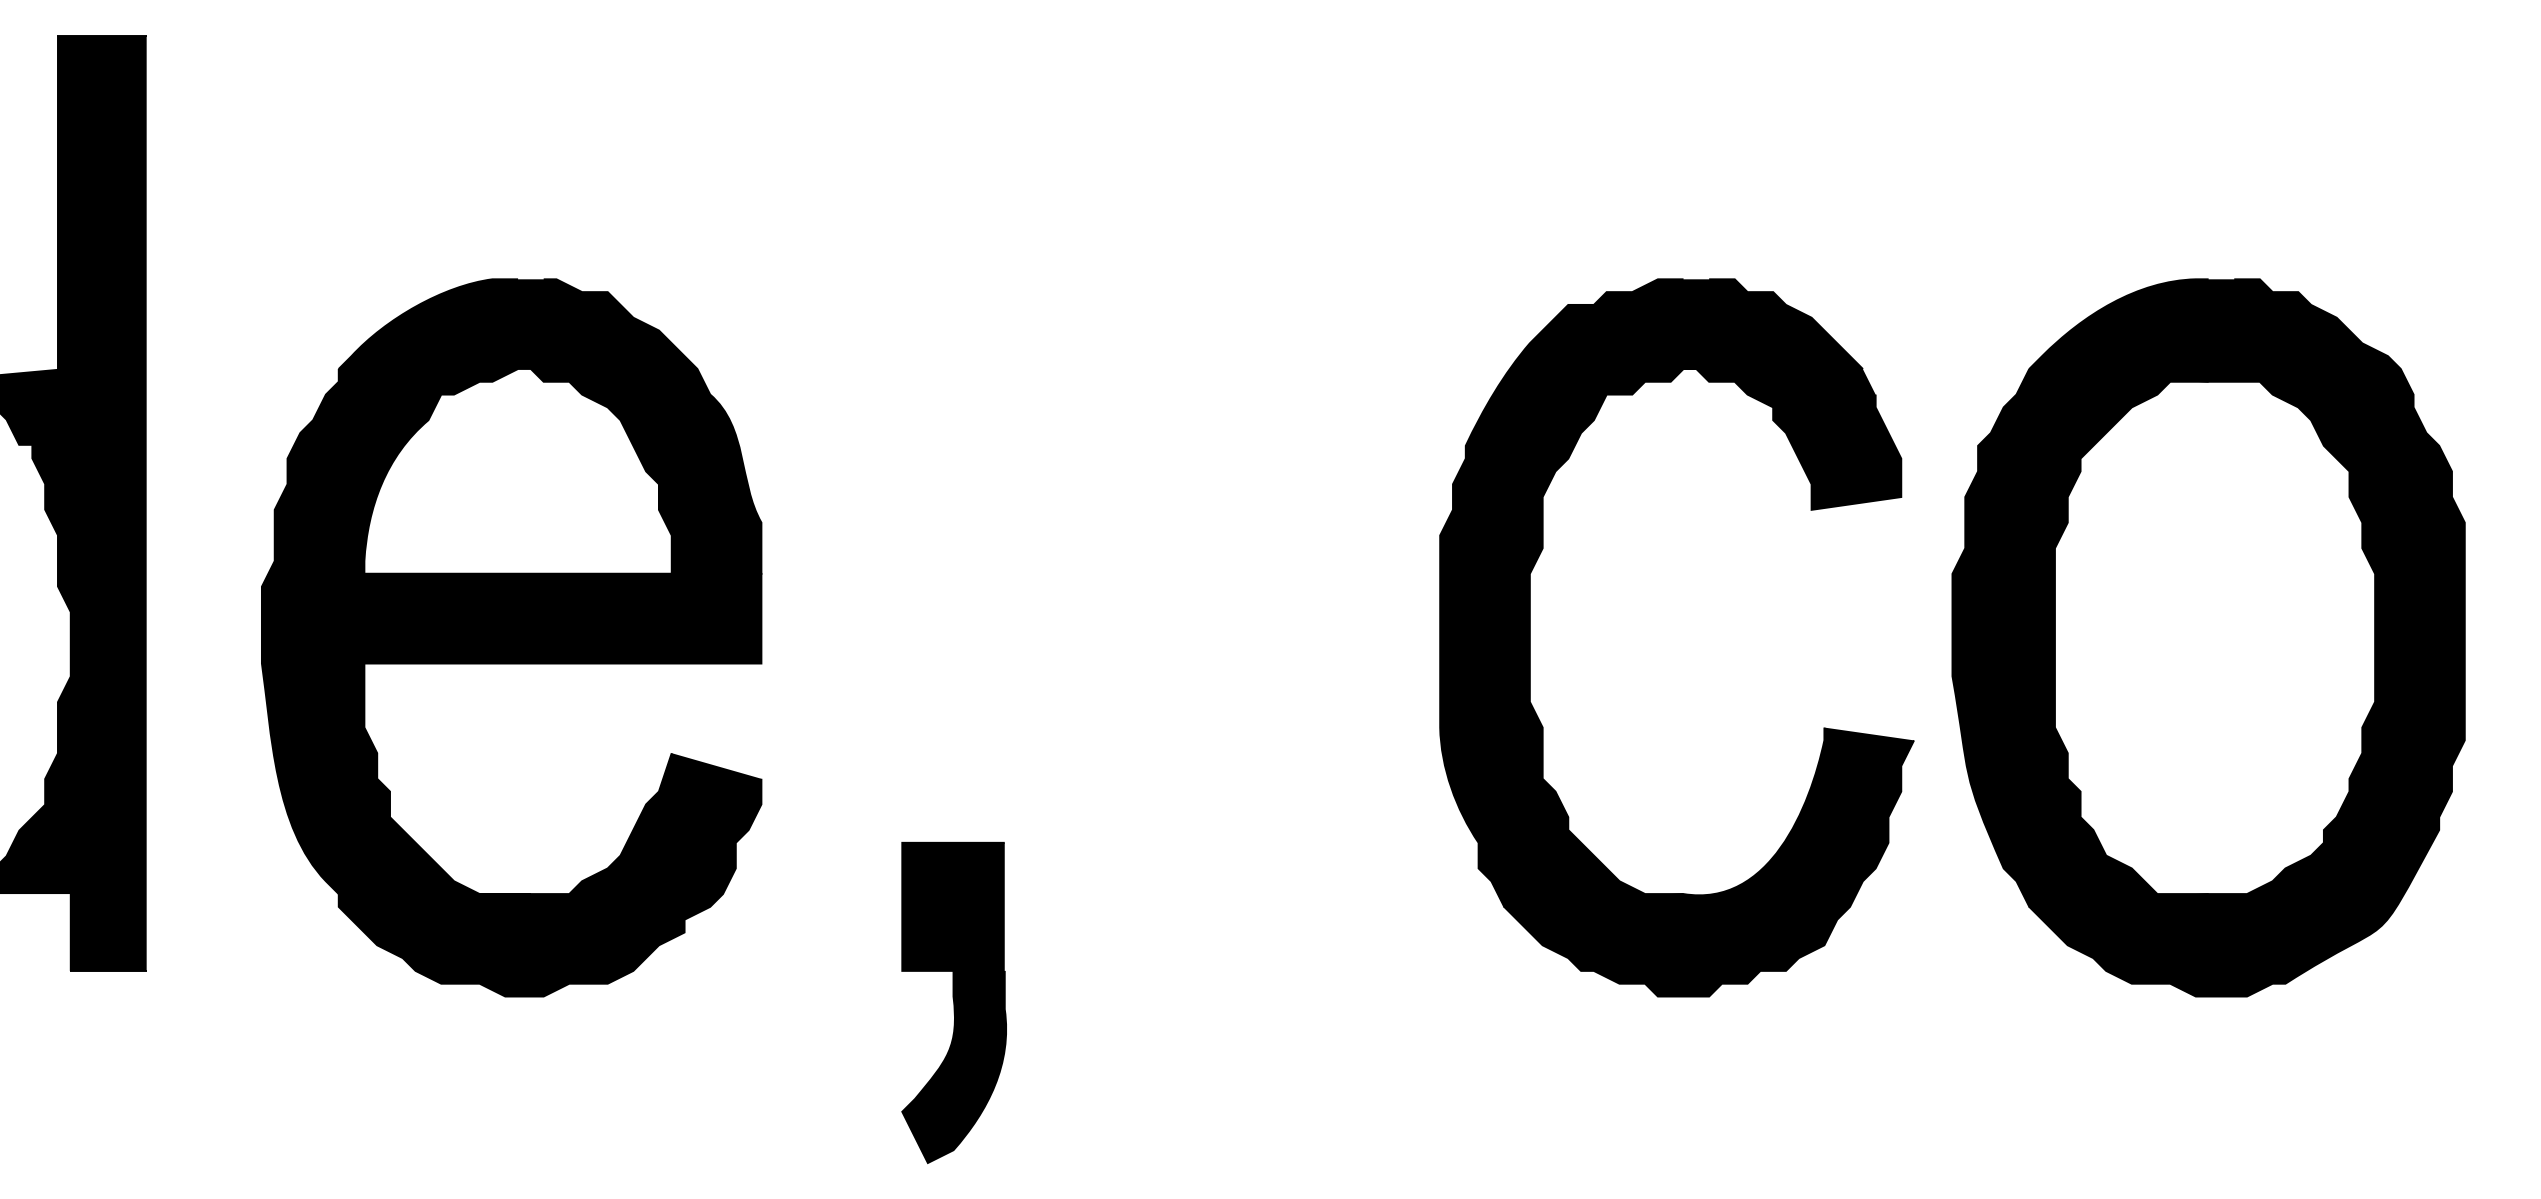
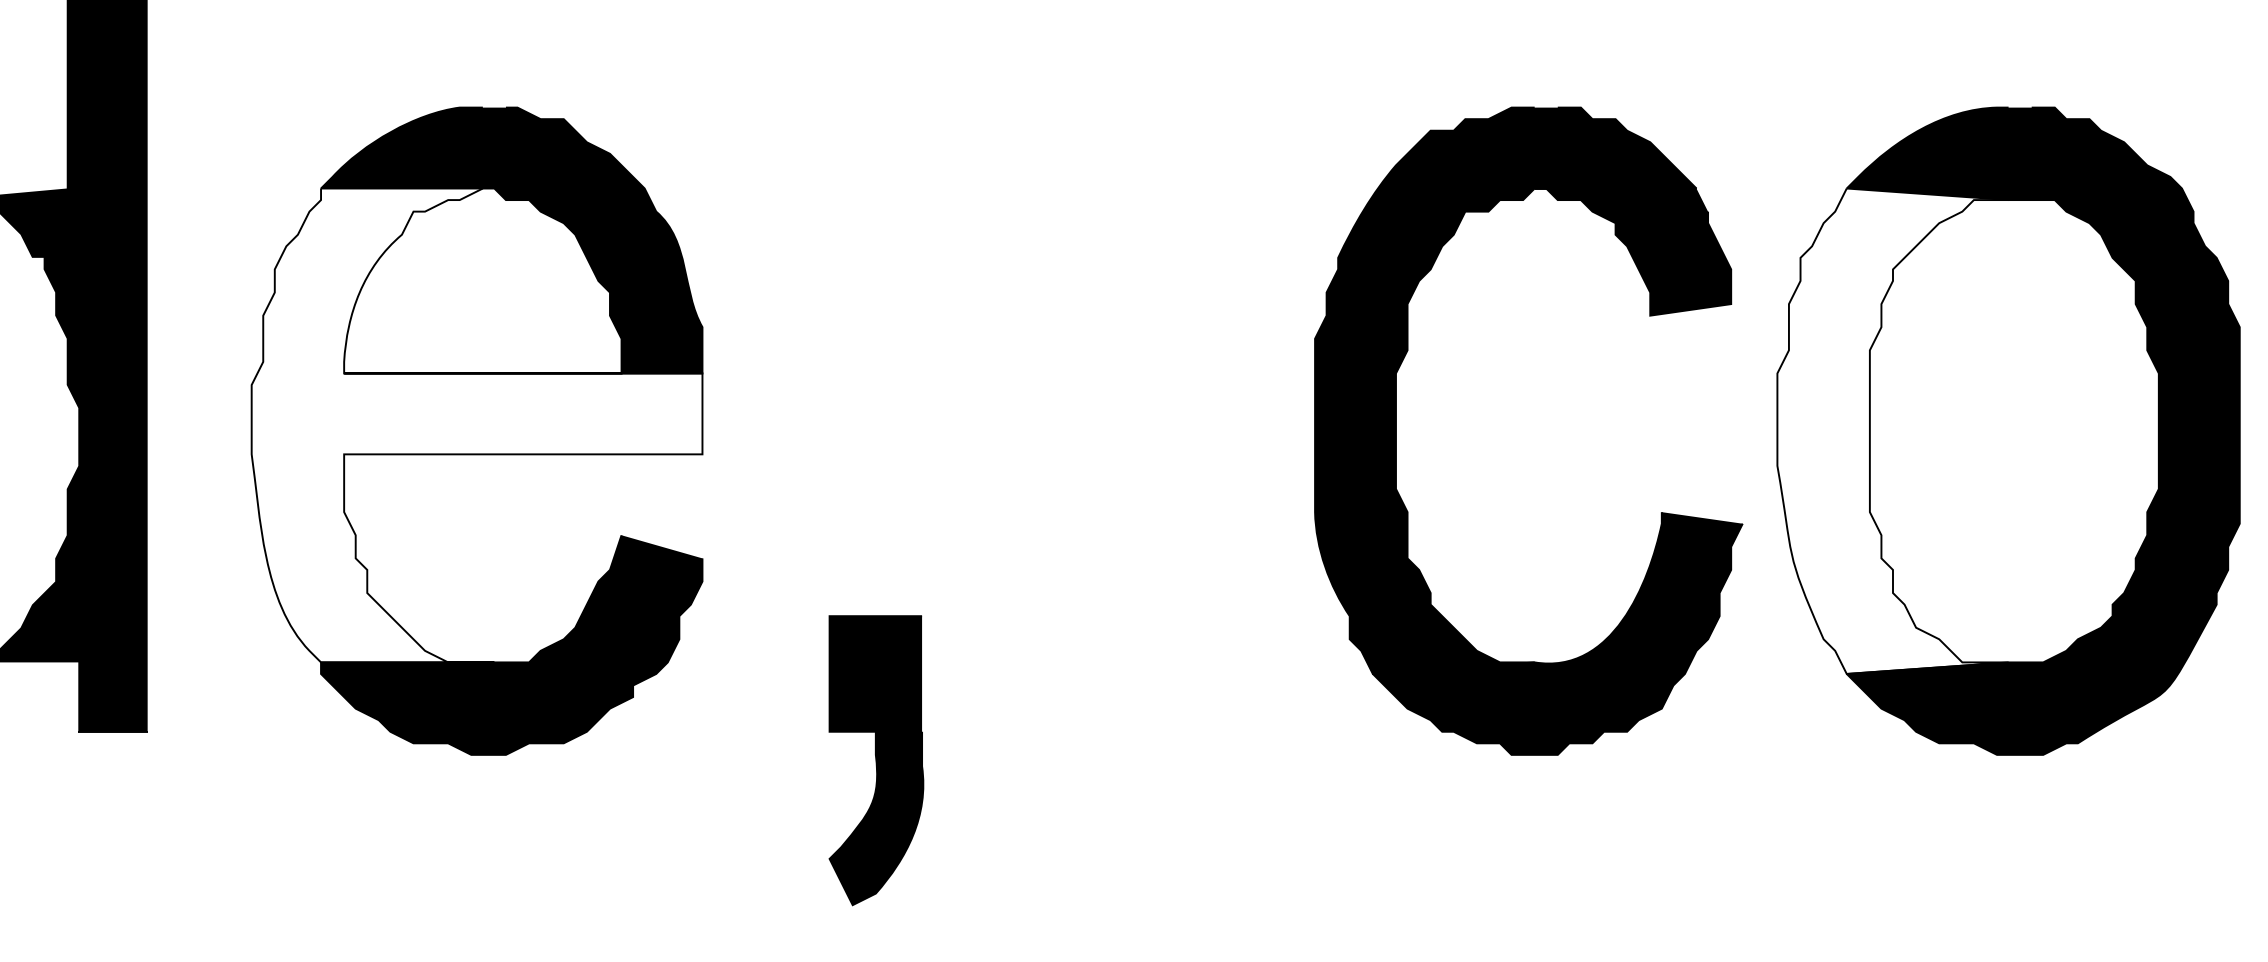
fill: (511, 631) -> (476, 425), removed
fill: (2080, 637) -> (1892, 430), removed

